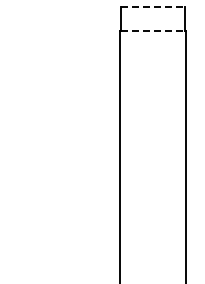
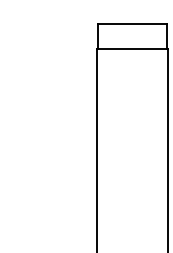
line: (153, 7) -> (133, 24), dashed -> solid
line: (153, 30) -> (133, 49), dashed -> solid

